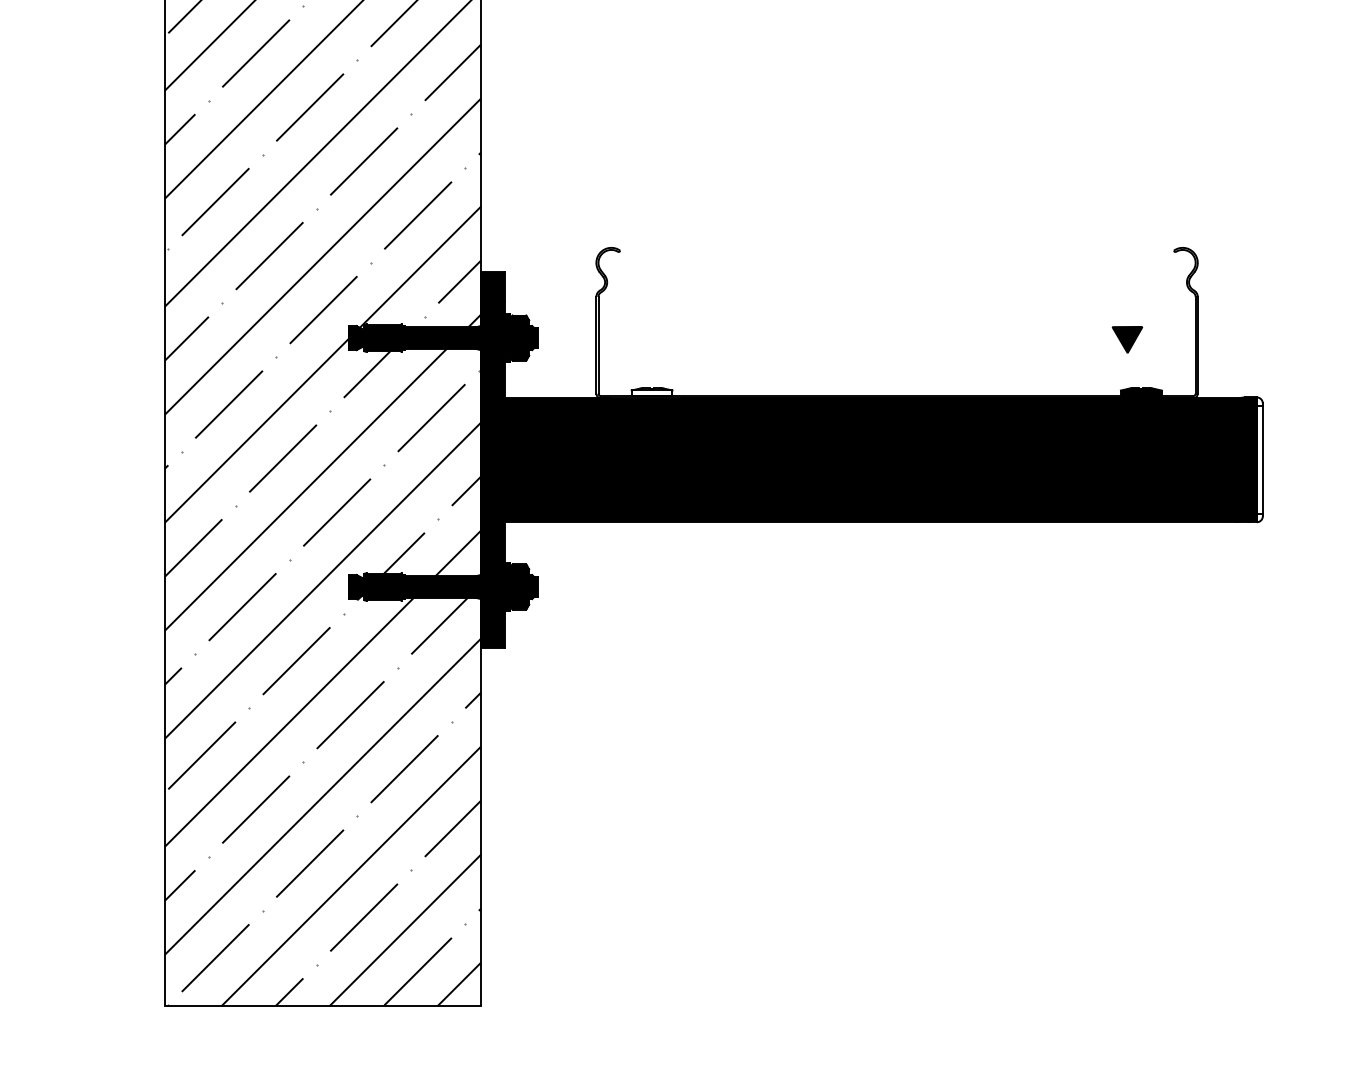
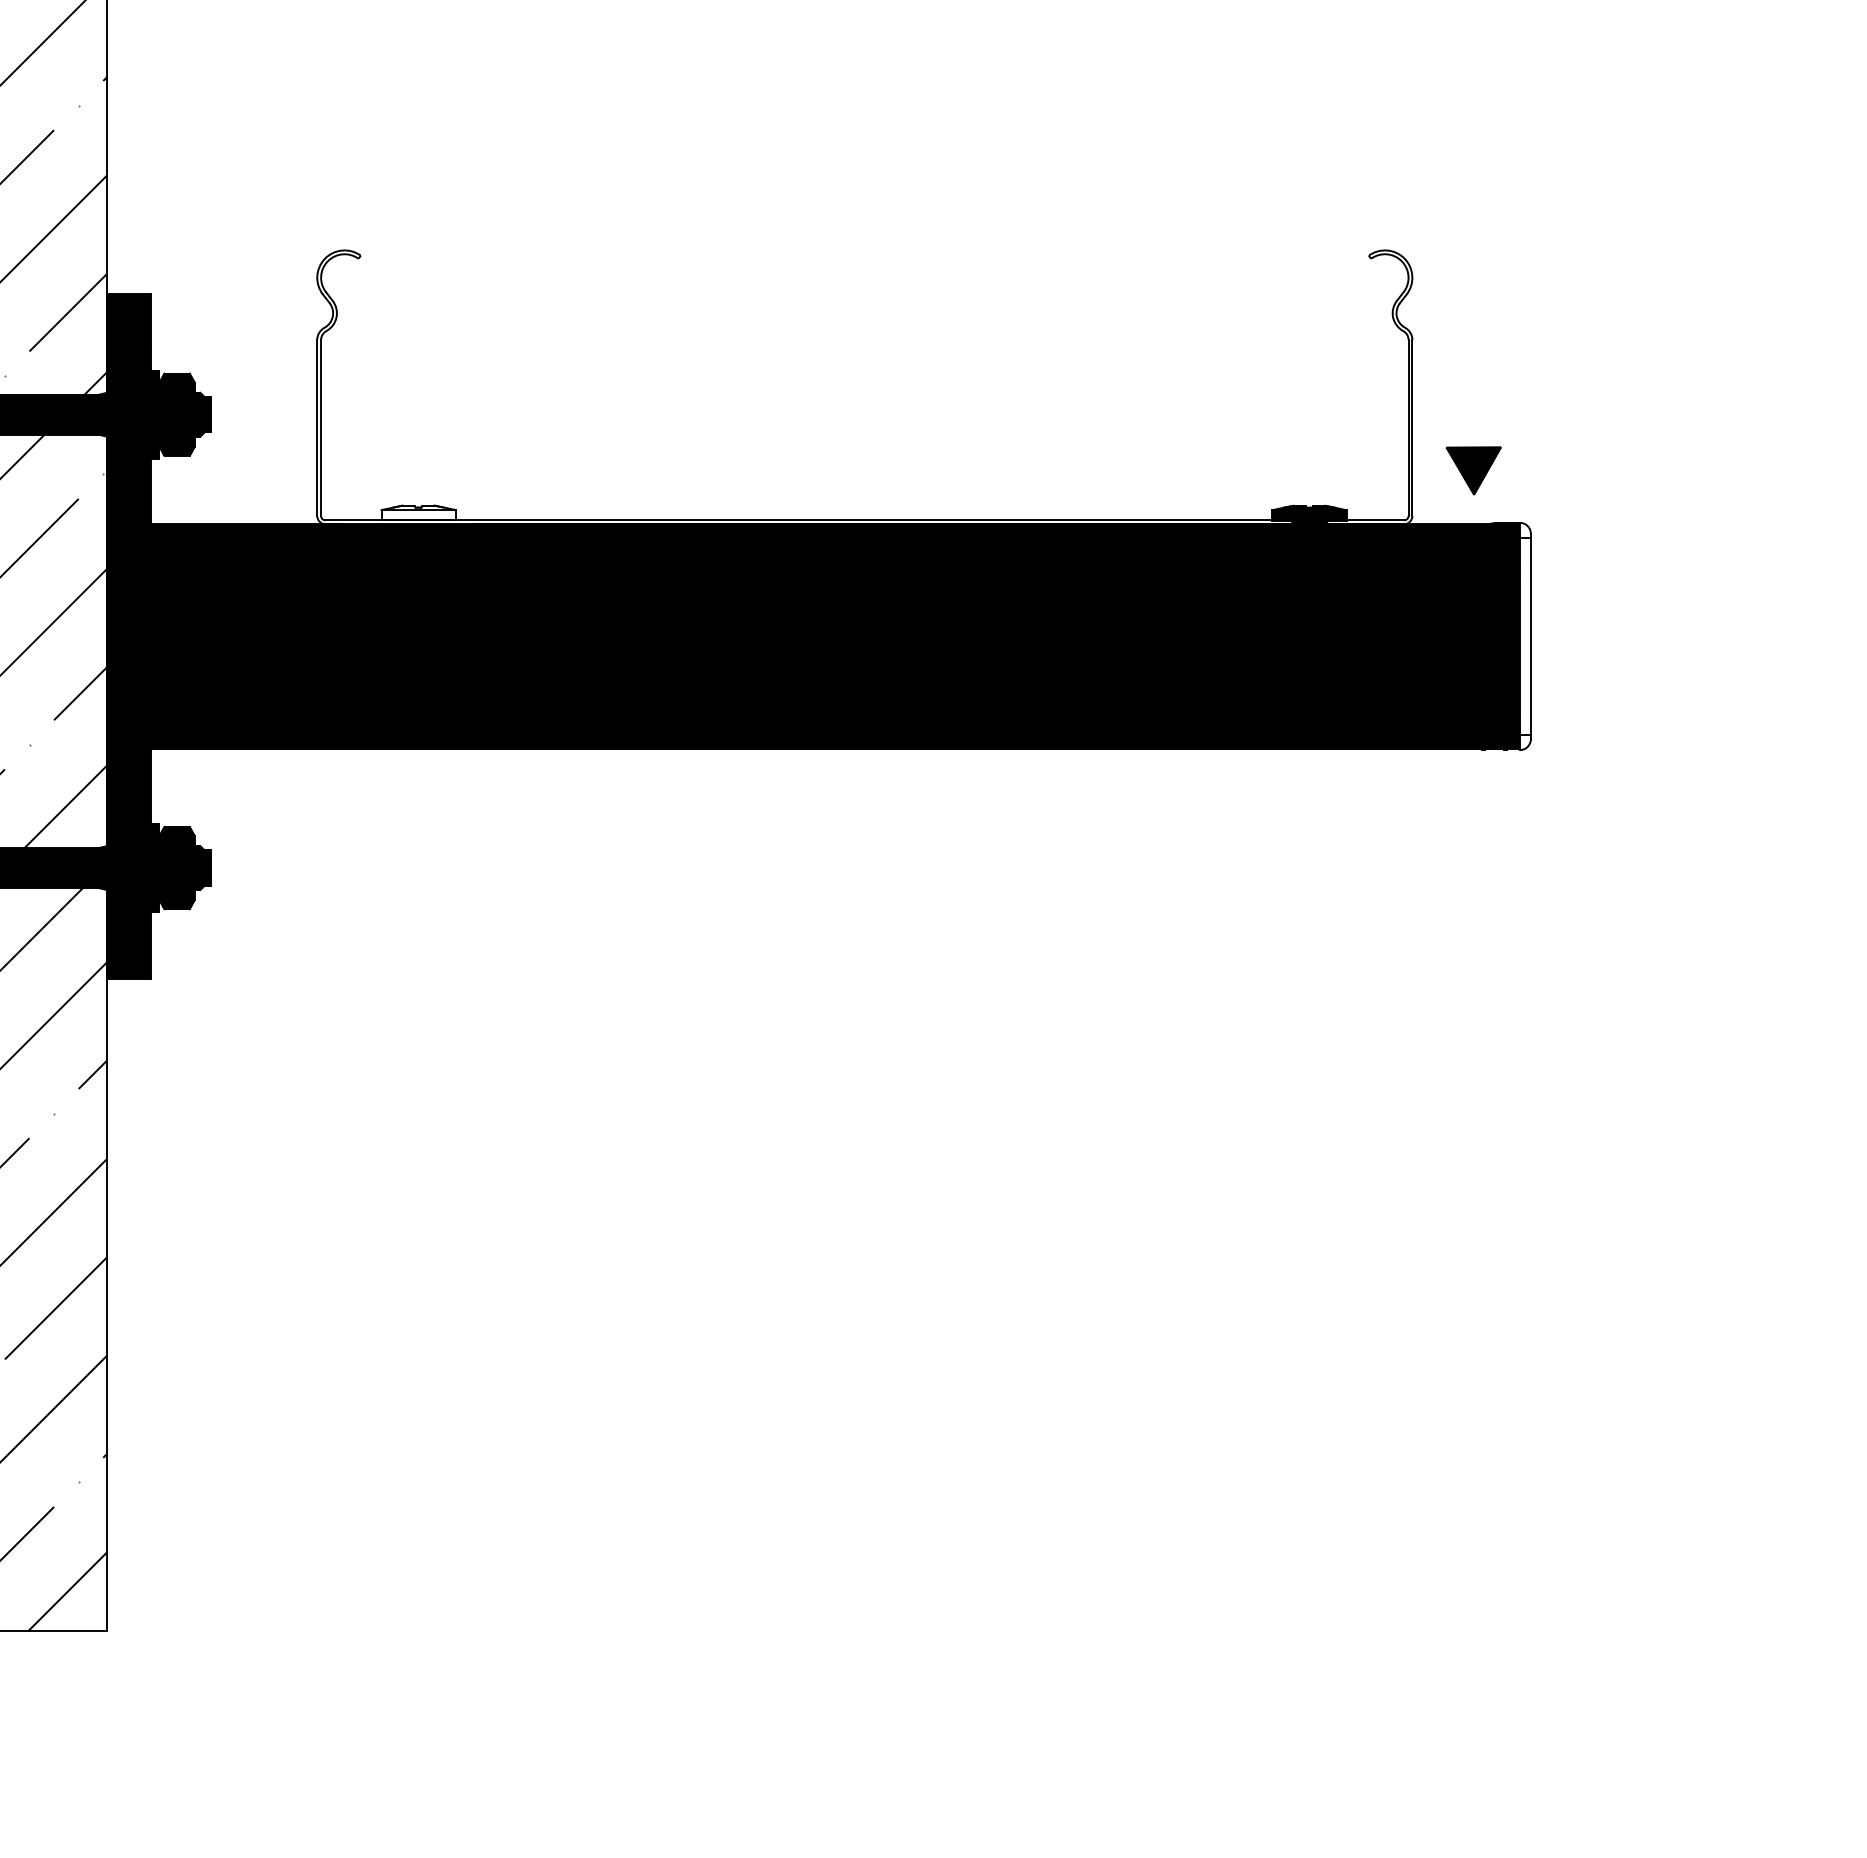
part: (1127, 339) -> (1473, 470), moved

